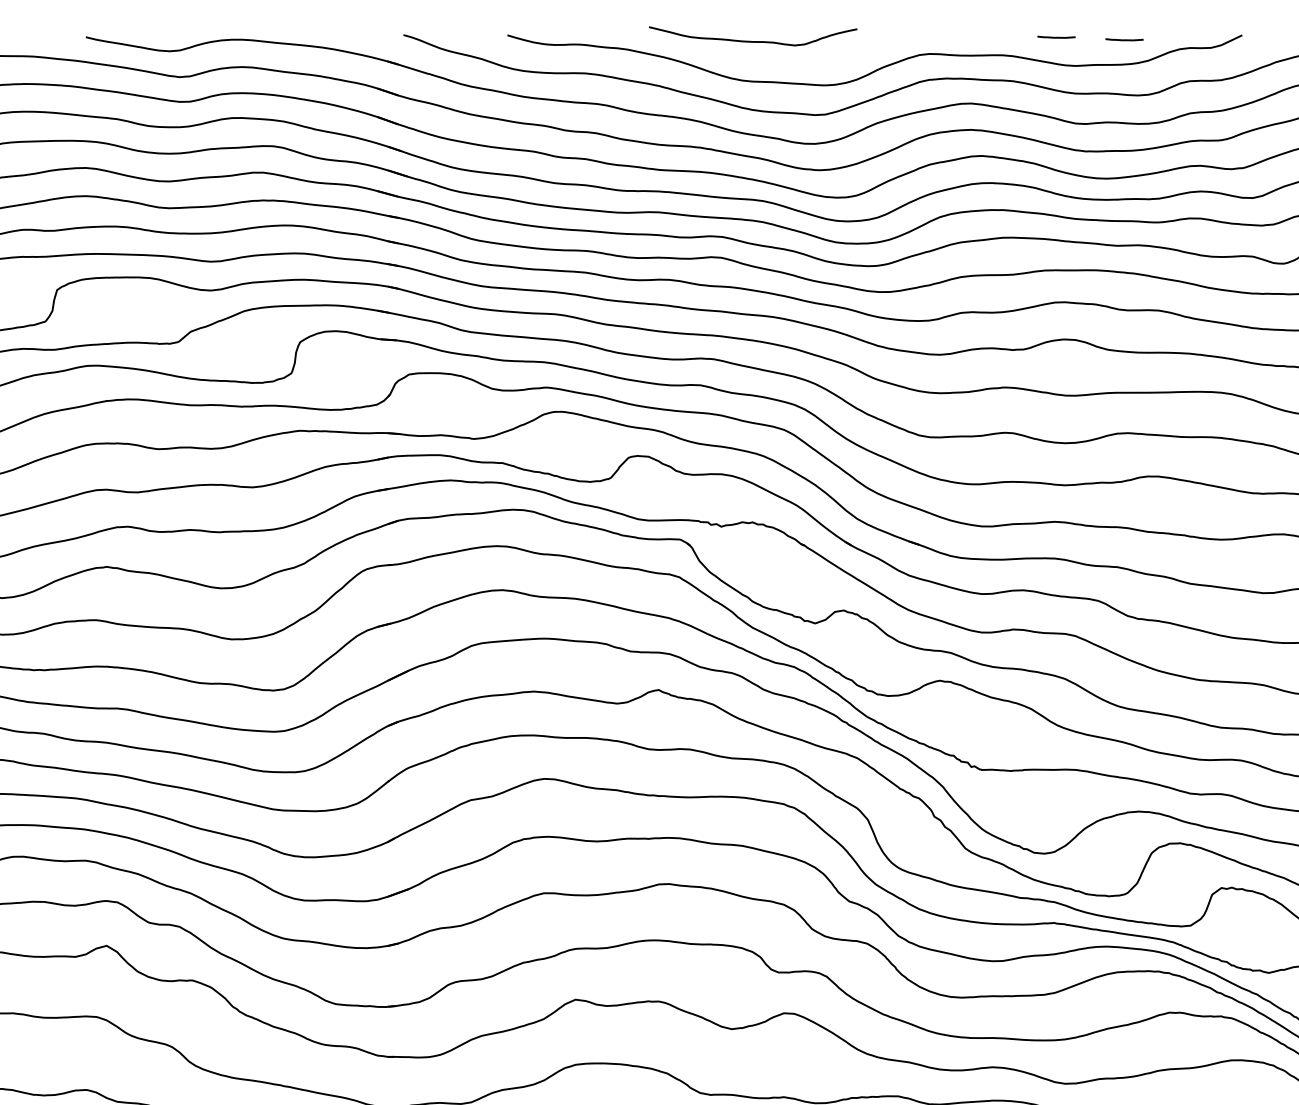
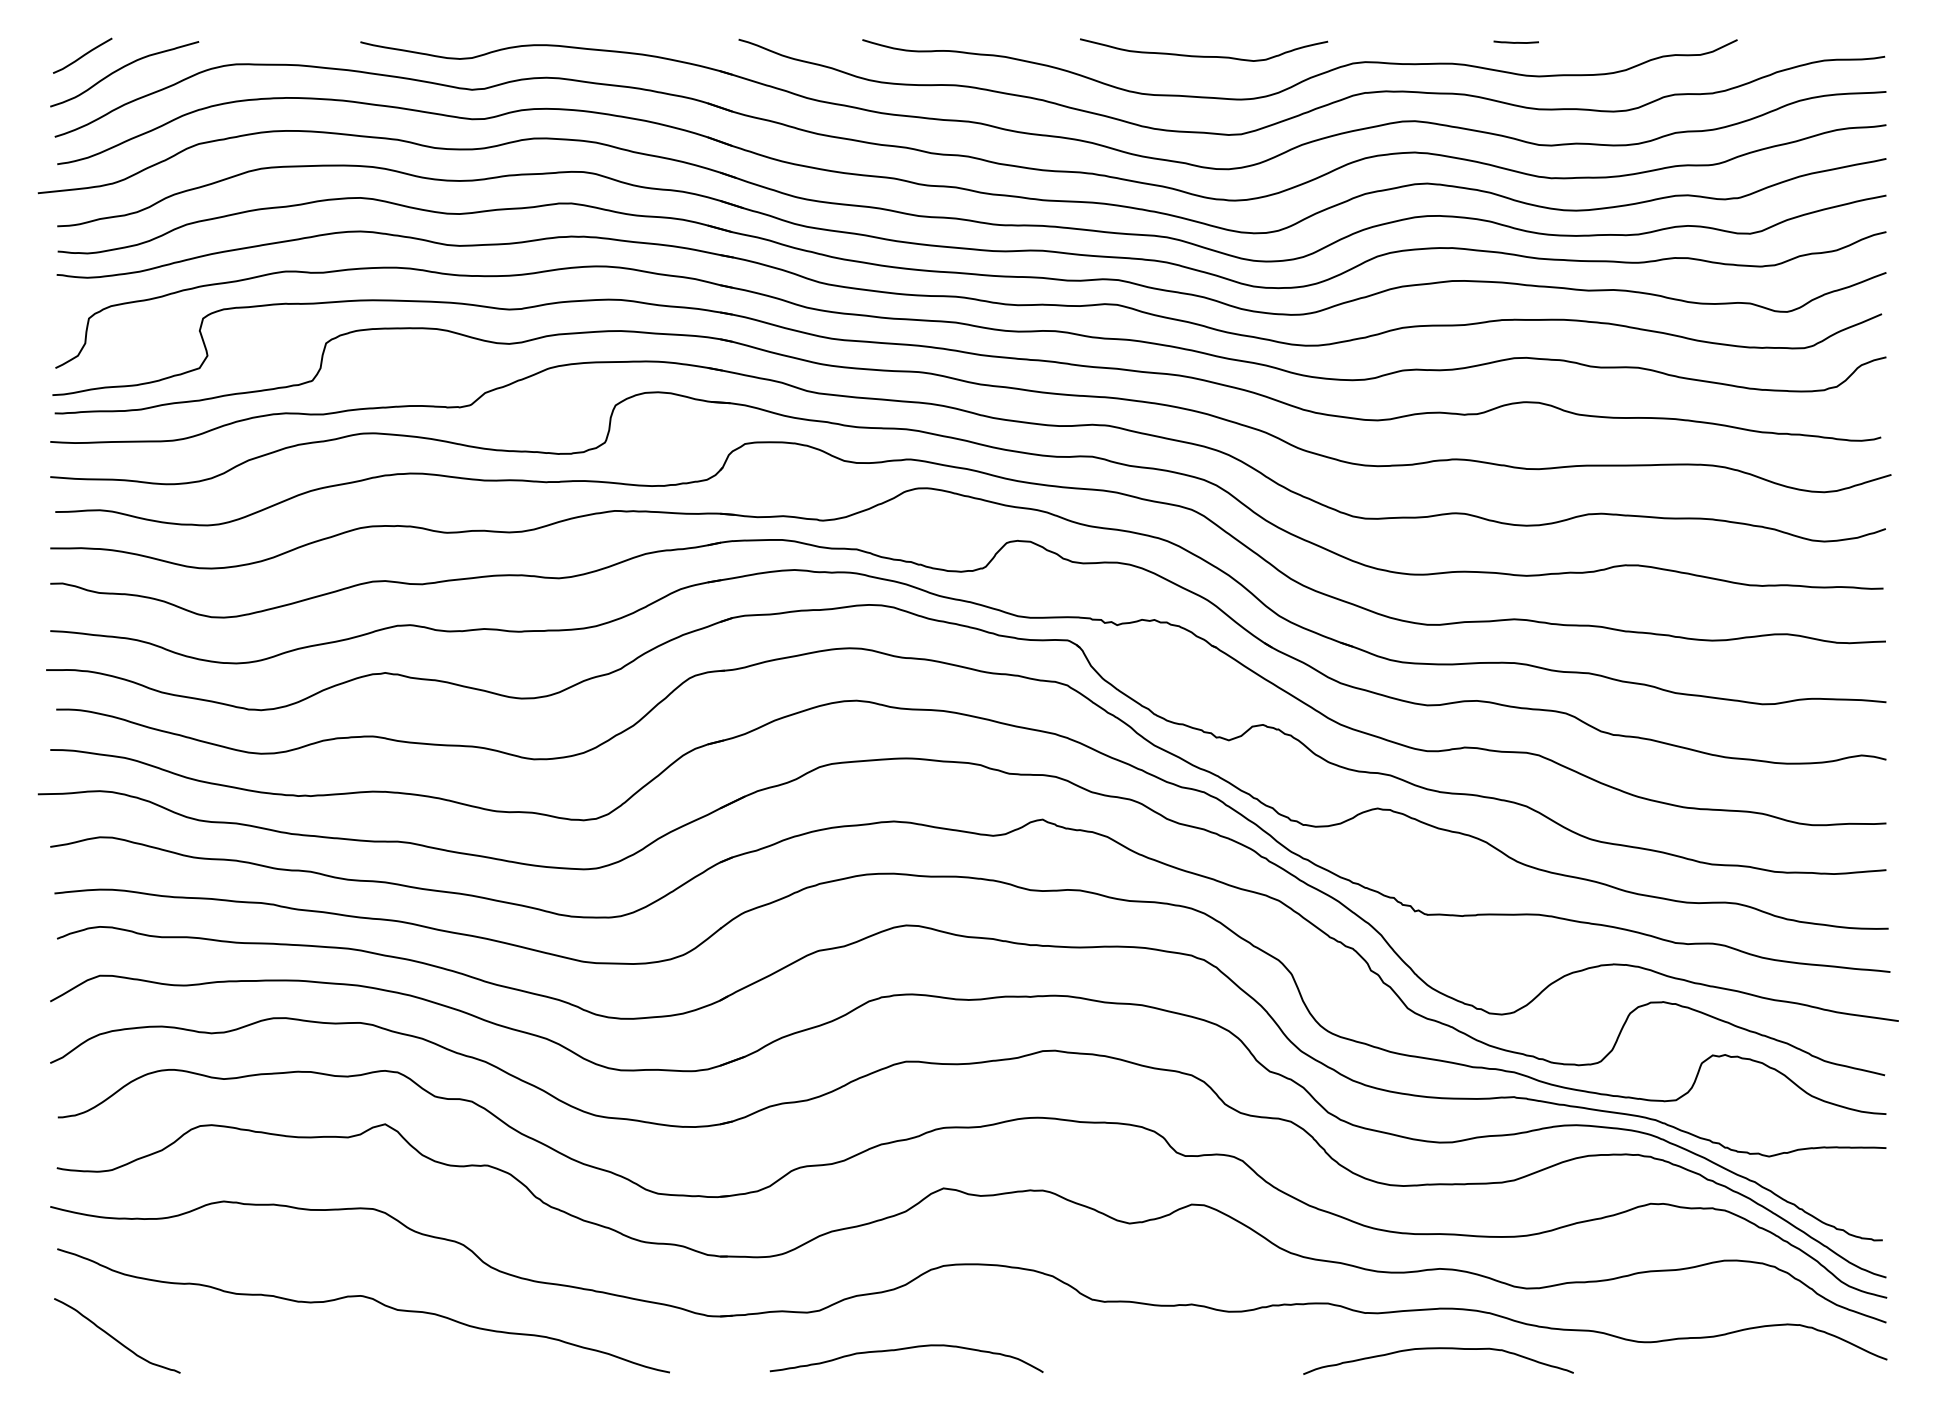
line: (1123, 39) -> (1596, 45), removed
curve: (752, 40) -> (1203, 55), moved

